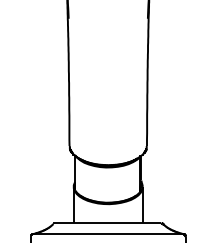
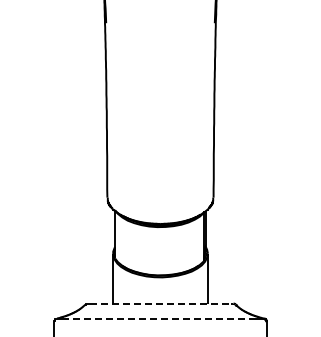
line: (108, 223) -> (160, 303), solid -> dashed
line: (108, 234) -> (160, 318), solid -> dashed

